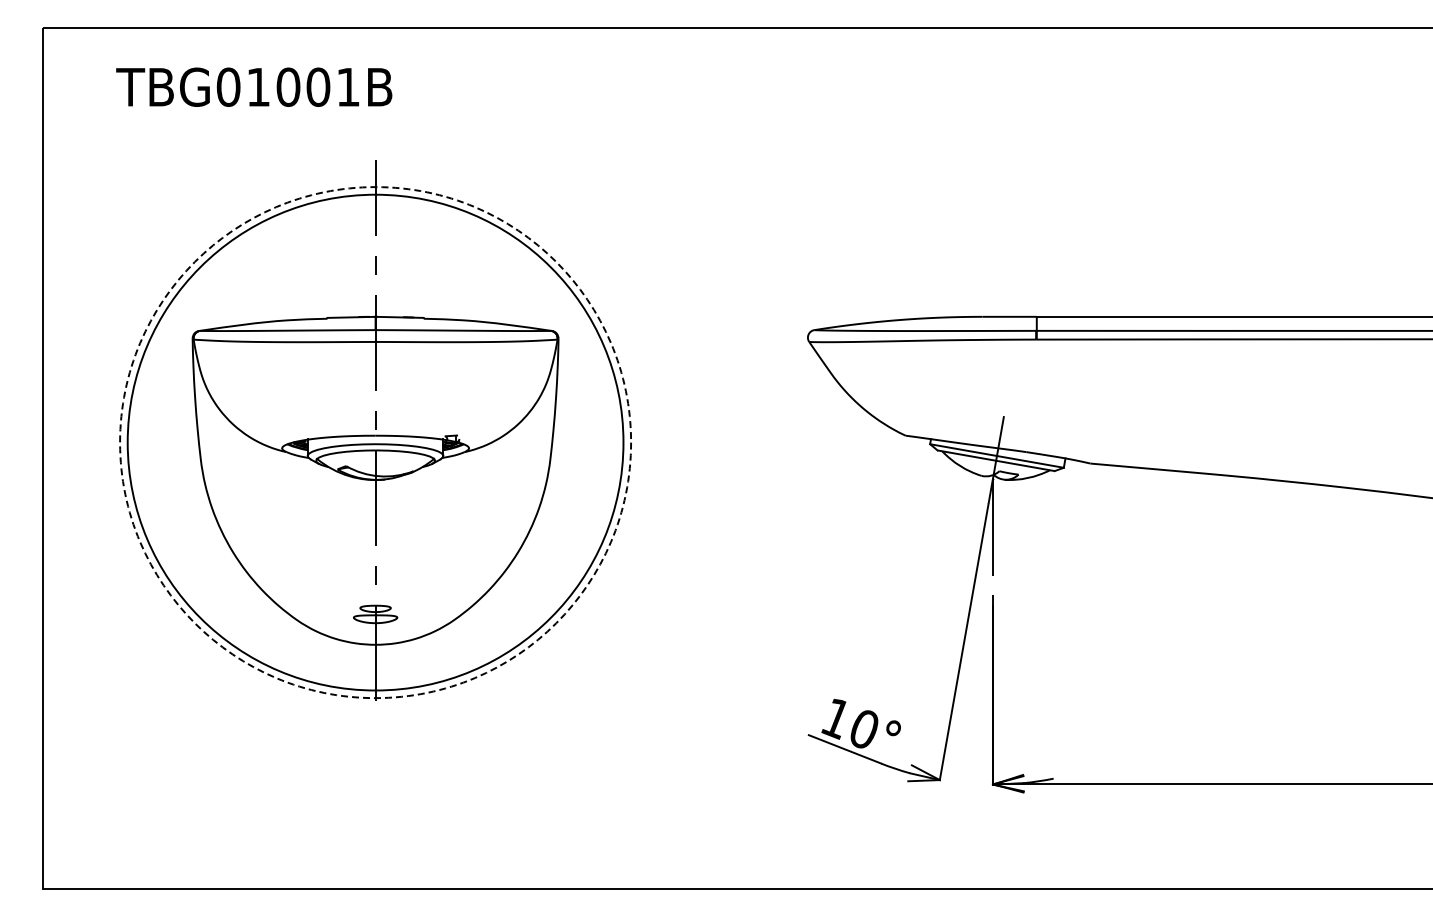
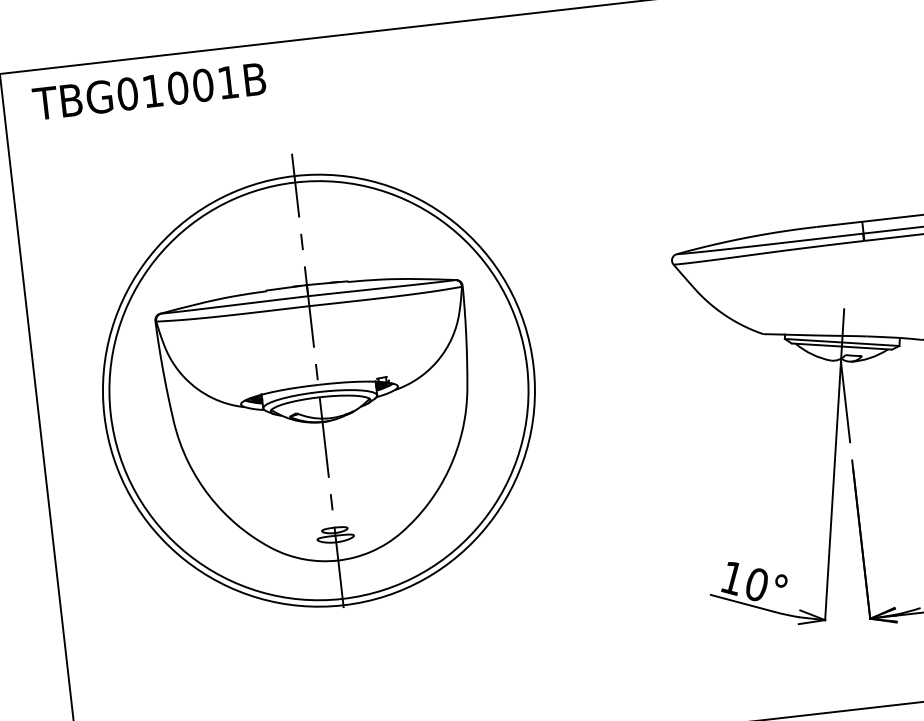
text: (254, 86) -> (149, 90), moved
circle: (375, 442) -> (318, 390), dashed -> solid

